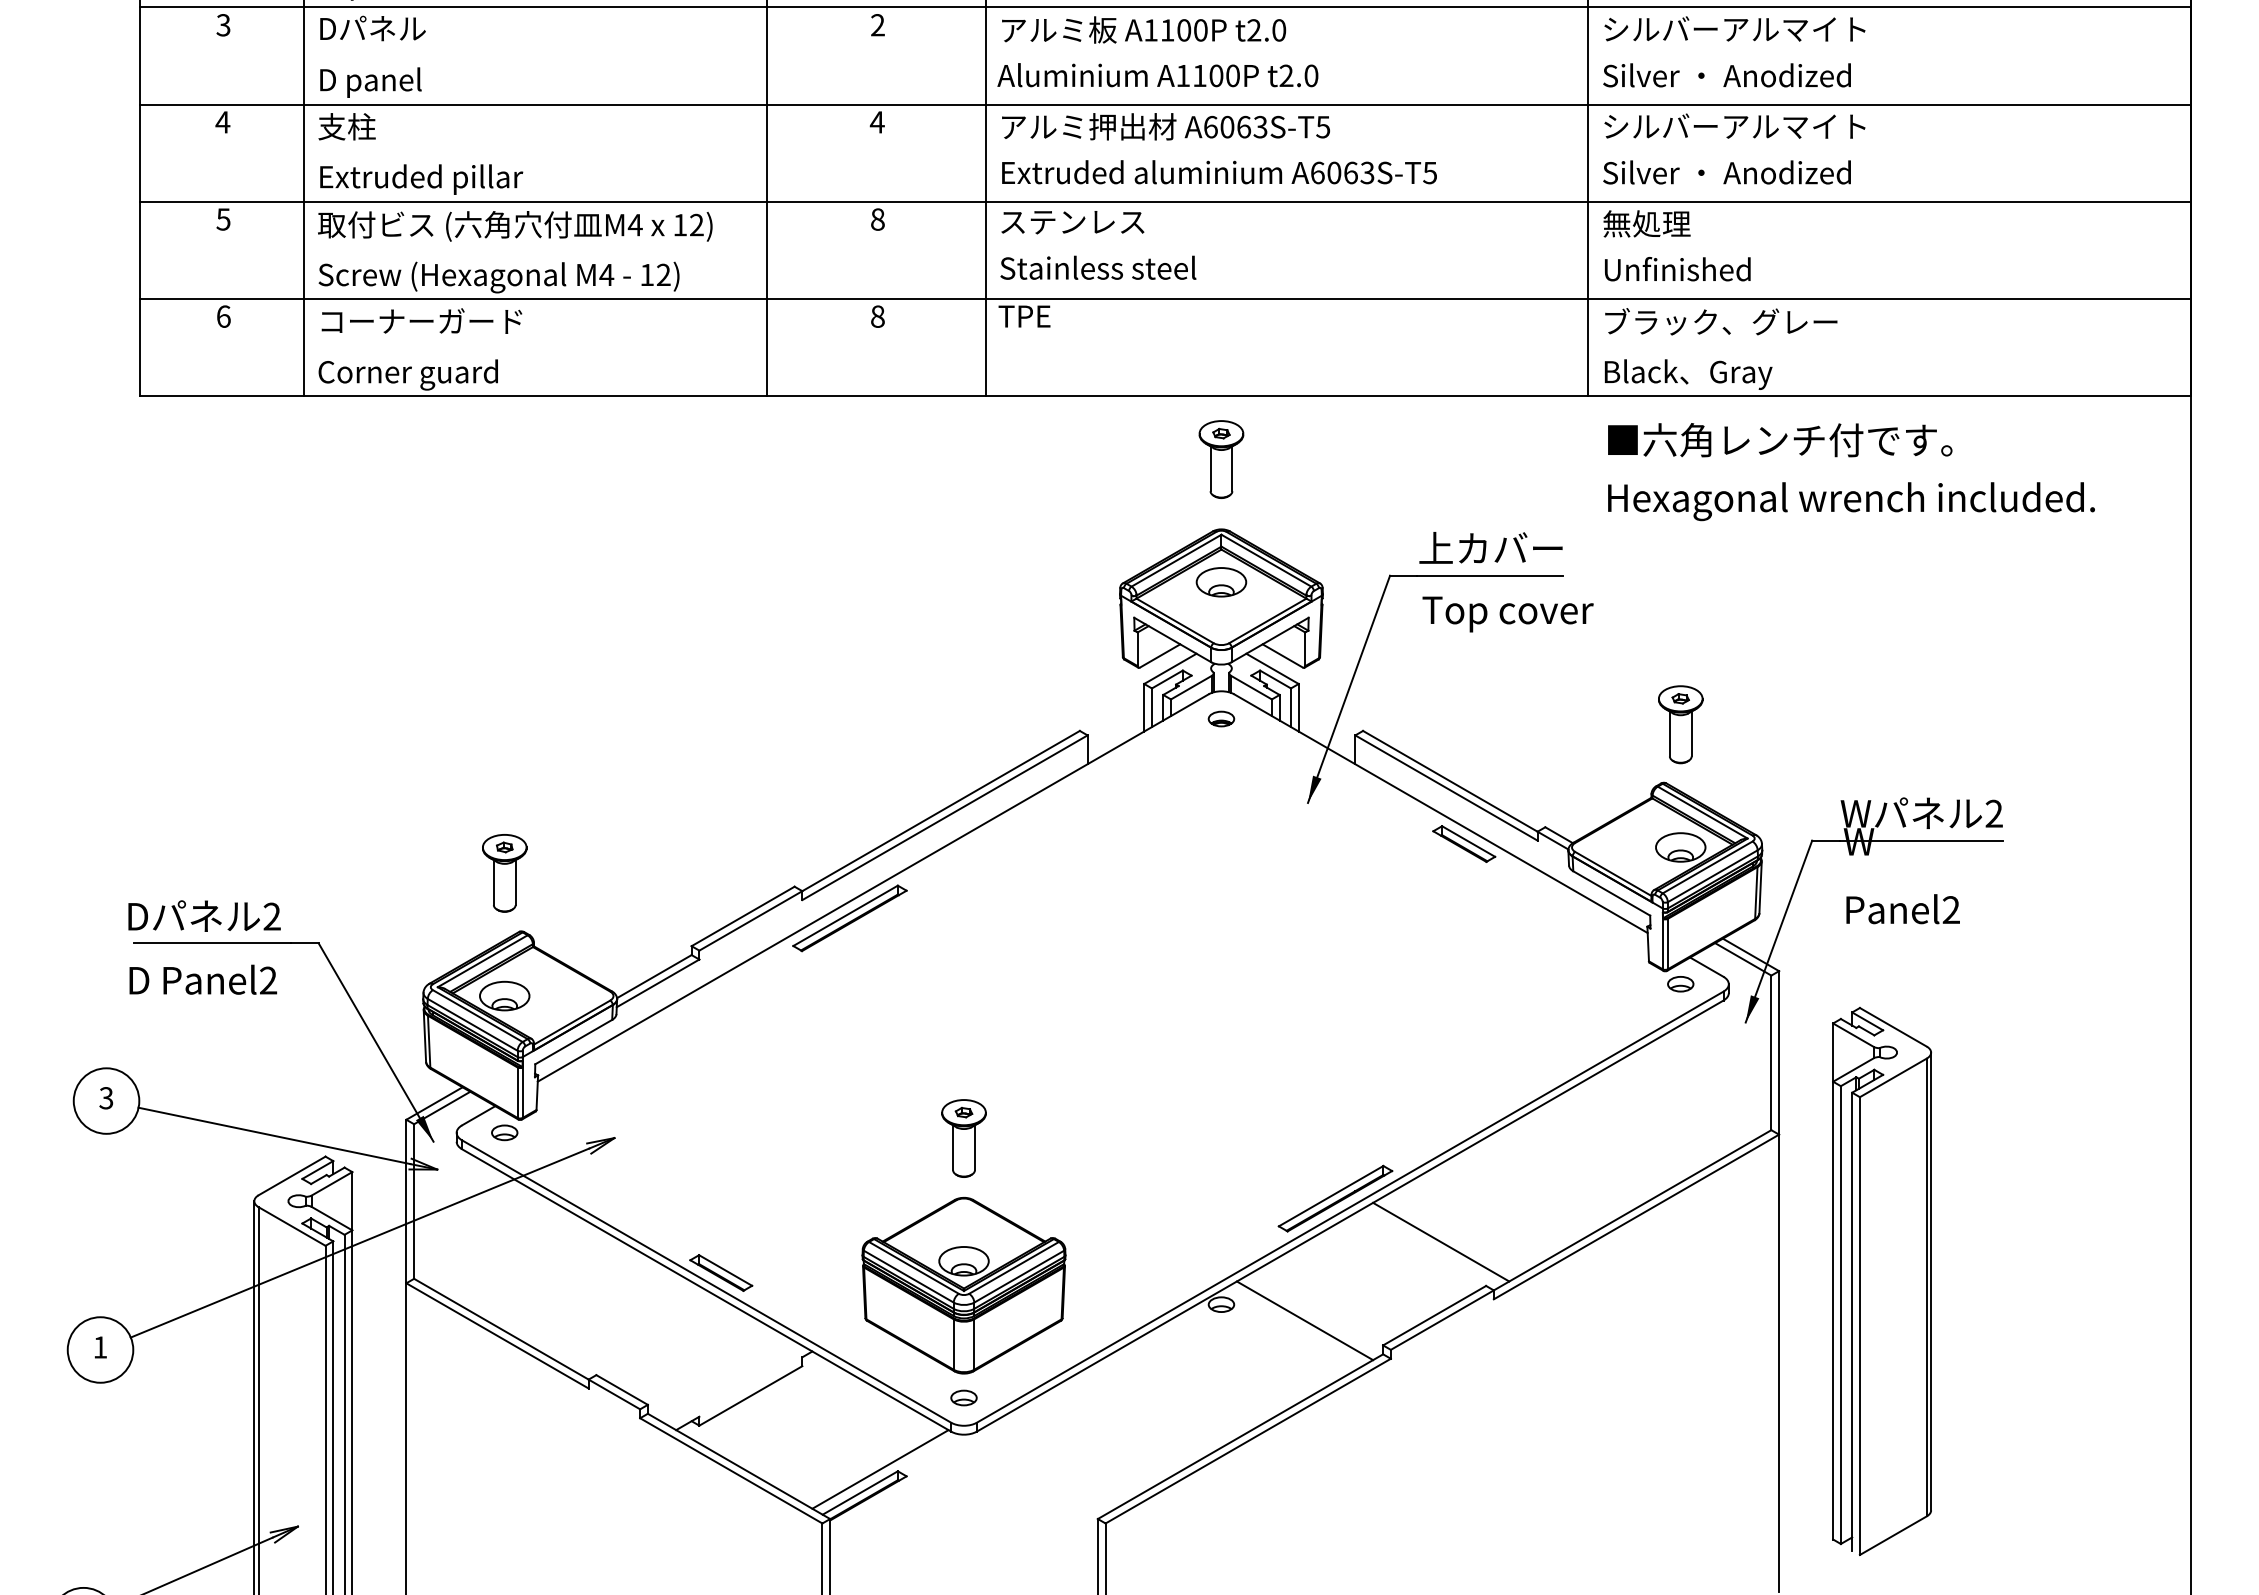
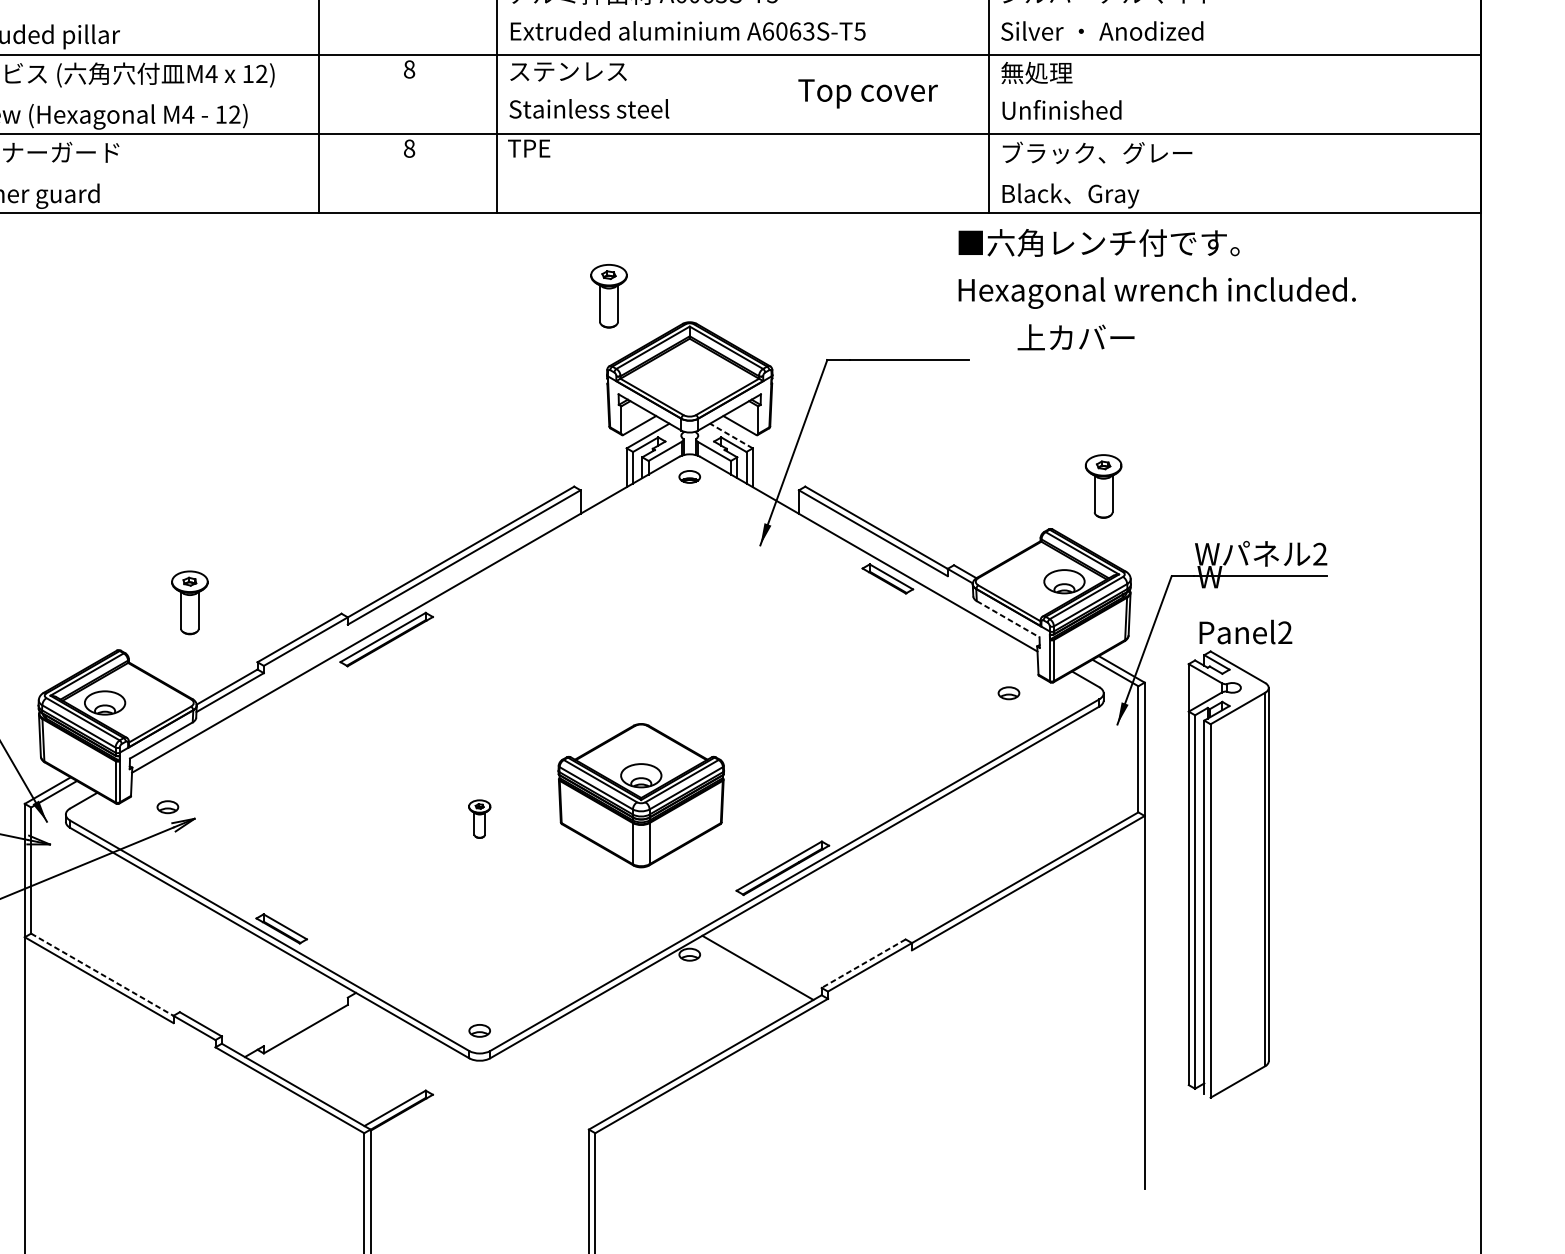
part: (1221, 459) -> (609, 296), moved
text: (1851, 472) -> (1157, 269), moved
text: (1490, 547) -> (1075, 337), moved
part: (1221, 582) -> (689, 365), removed
text: (1507, 614) -> (867, 93), moved
line: (1272, 668) -> (731, 435), solid -> dashed
part: (1680, 724) -> (1103, 486), moved
part: (504, 873) -> (189, 602), moved
line: (1612, 893) -> (1008, 619), solid -> dashed
part: (1680, 984) -> (1008, 693), moved
part: (504, 1132) -> (167, 806), moved
part: (963, 1138) -> (479, 819), size x0.6
line: (1441, 1241) -> (869, 903), removed
part: (1881, 1281) -> (1228, 874), moved
part: (963, 1285) -> (640, 795), moved
line: (1434, 1315) -> (863, 963), solid -> dashed
line: (501, 1329) -> (102, 974), solid -> dashed
line: (880, 1469) -> (411, 1089), removed

